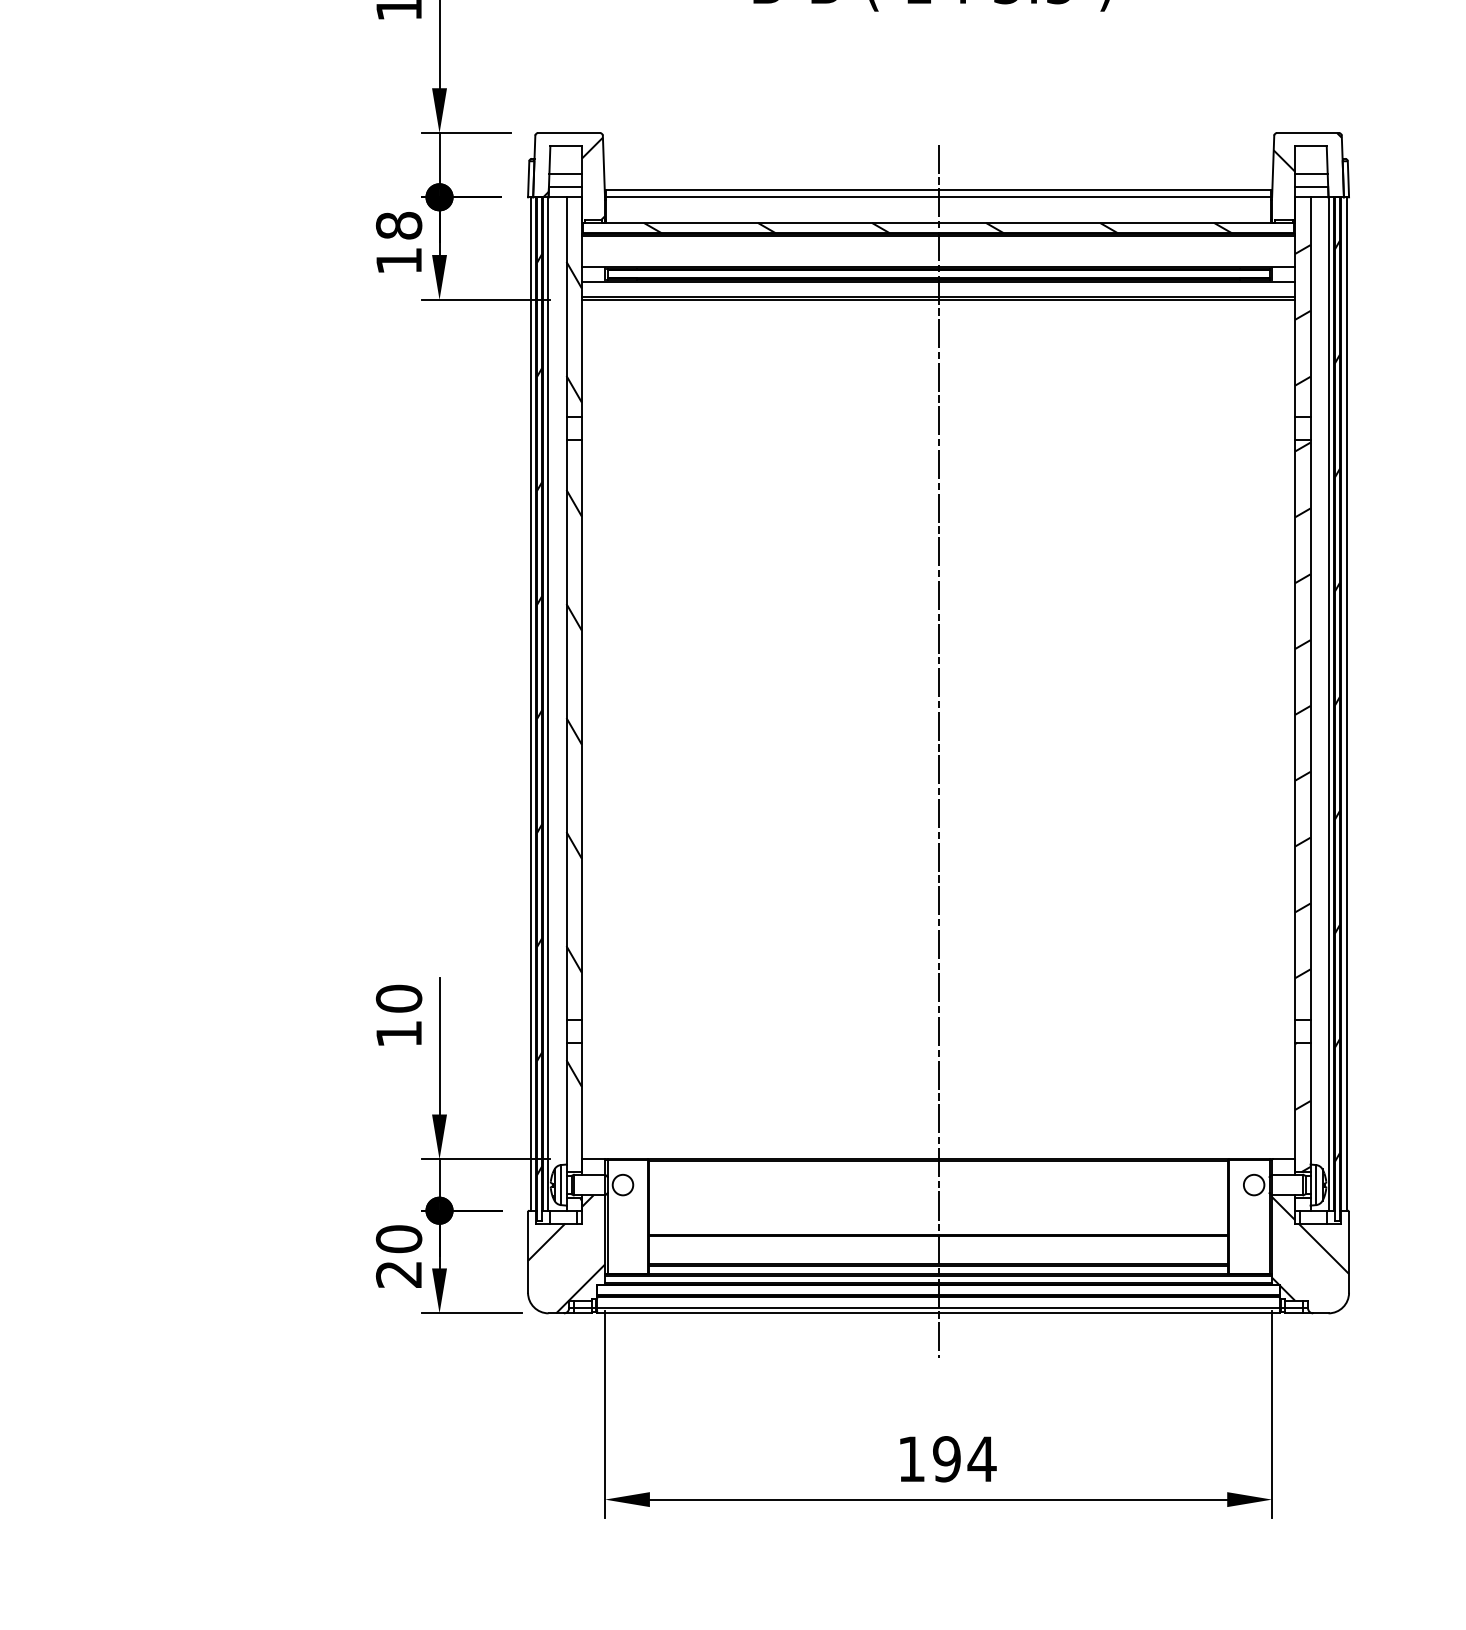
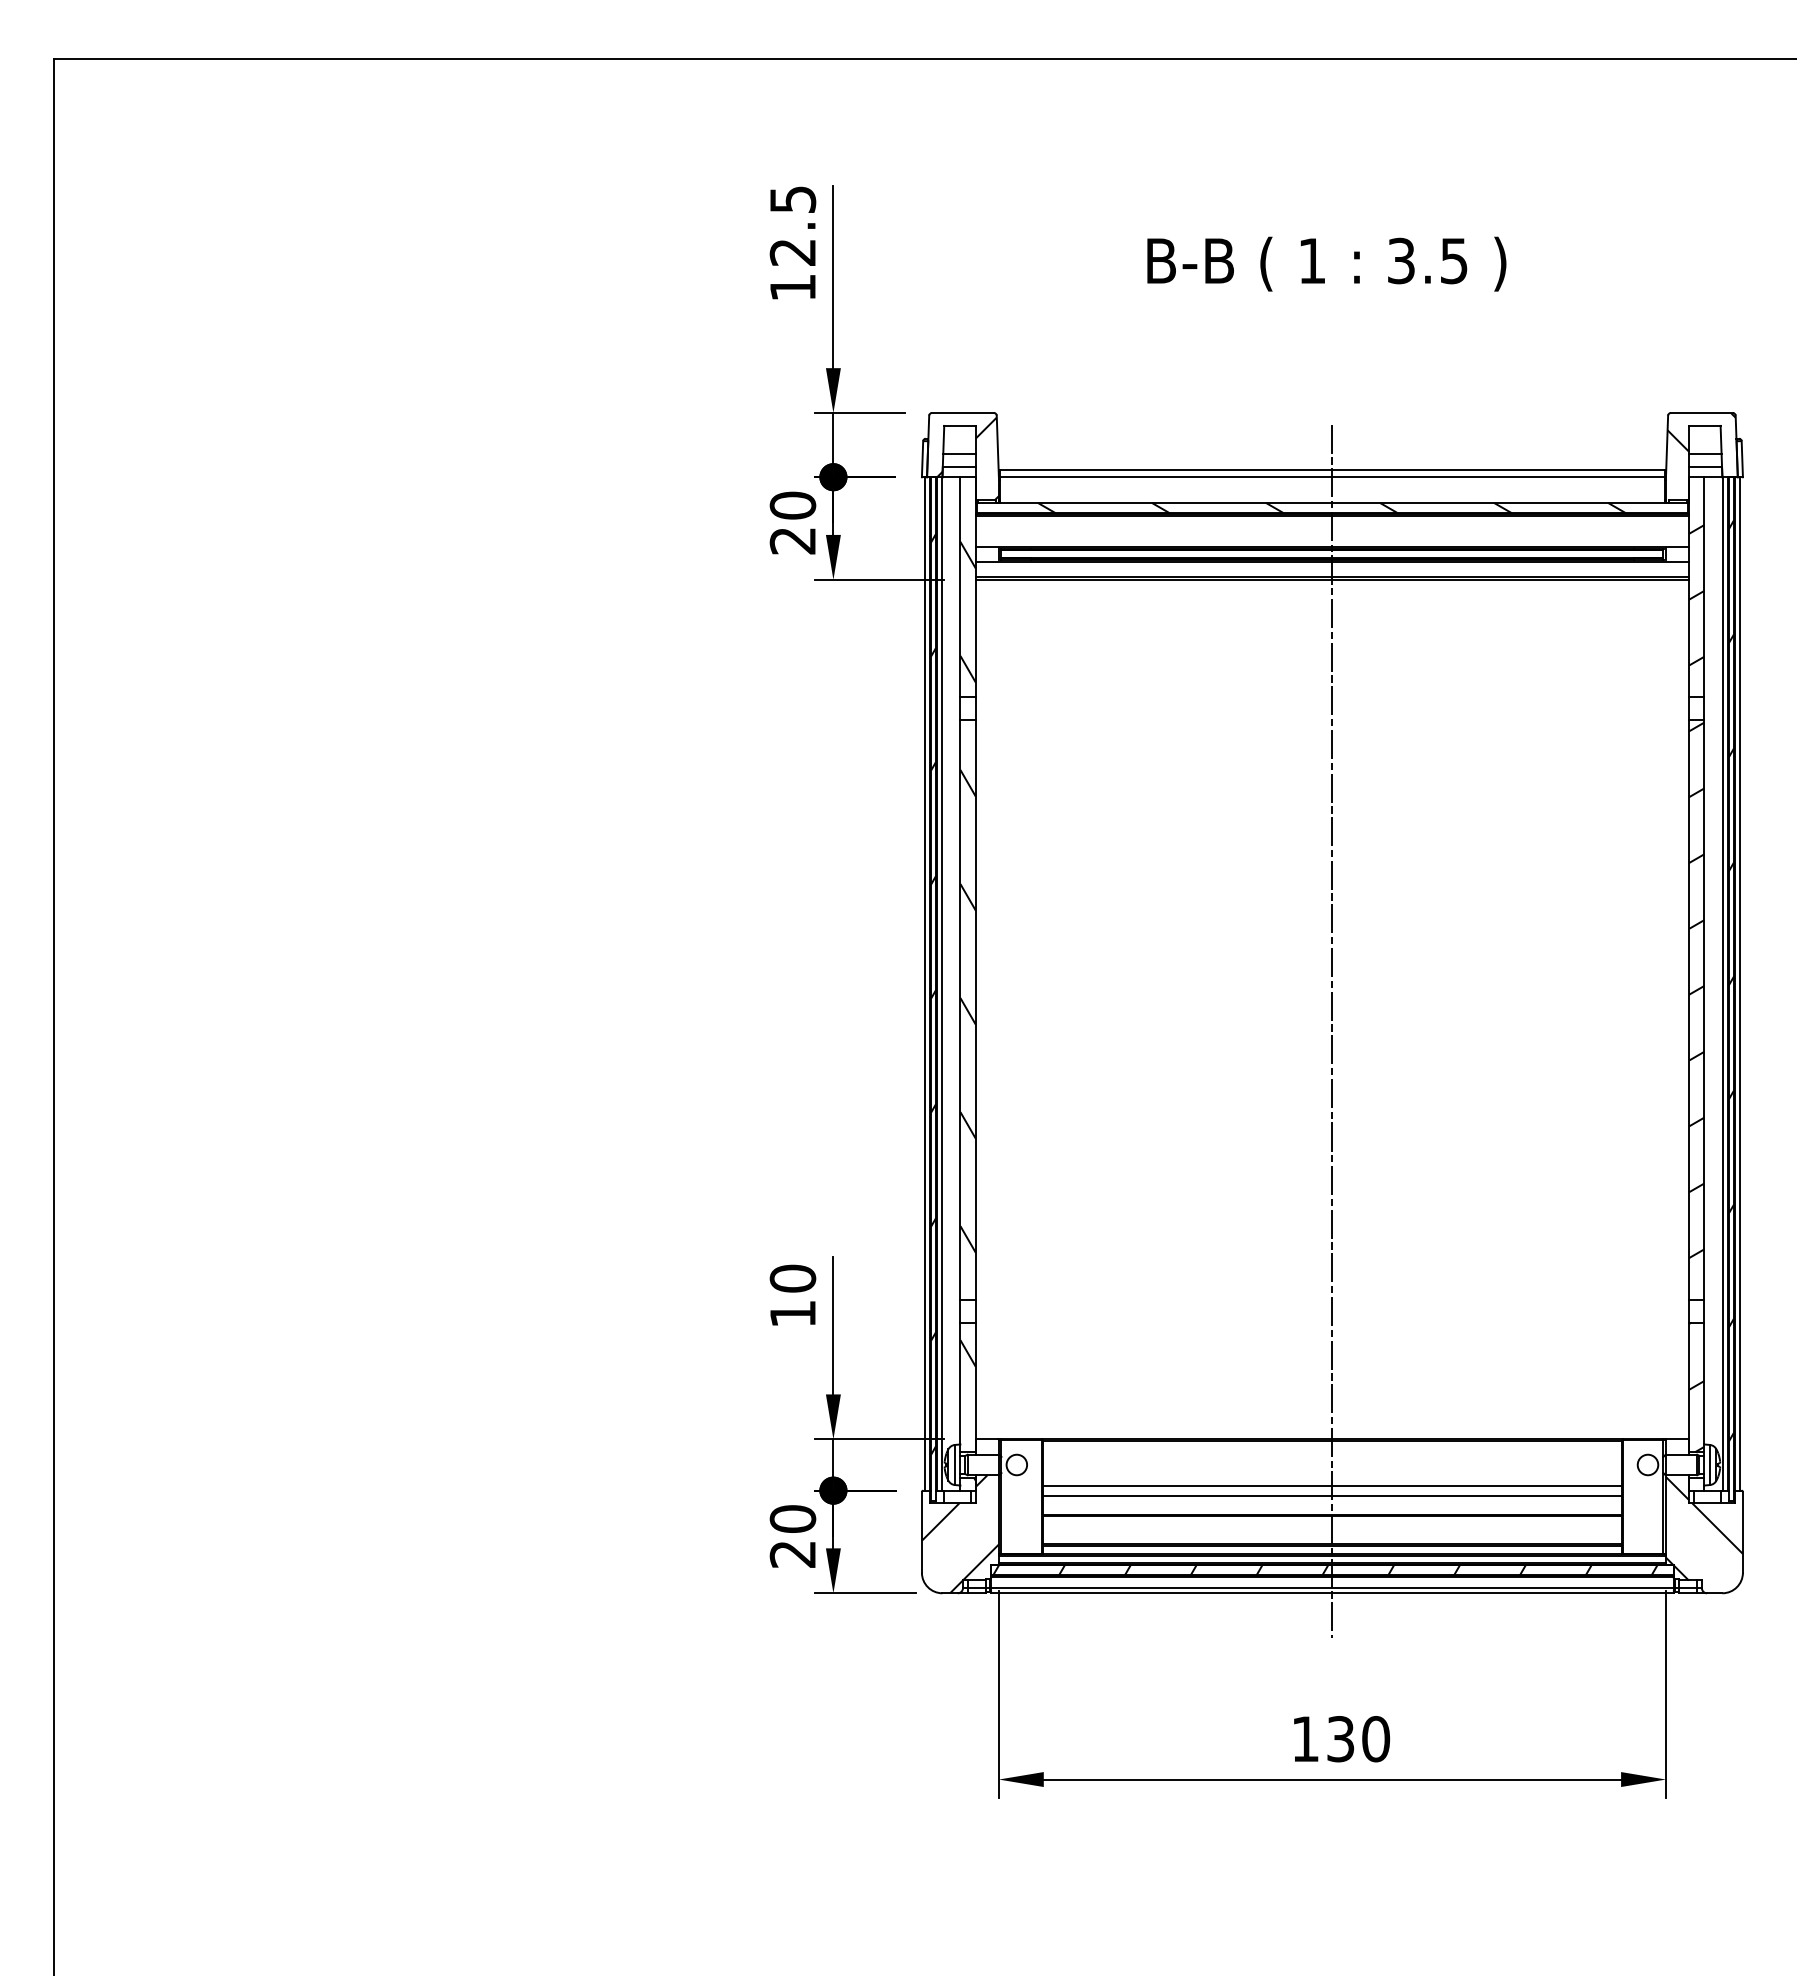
text: (398, 242) -> (792, 522), 18 -> 20
line: (938, 1205) -> (1332, 1485), added
line: (938, 1215) -> (1332, 1495), added
hatch: (931, 1290) -> (1325, 1570), added
text: (964, 1459) -> (1358, 1739), 194 -> 130

